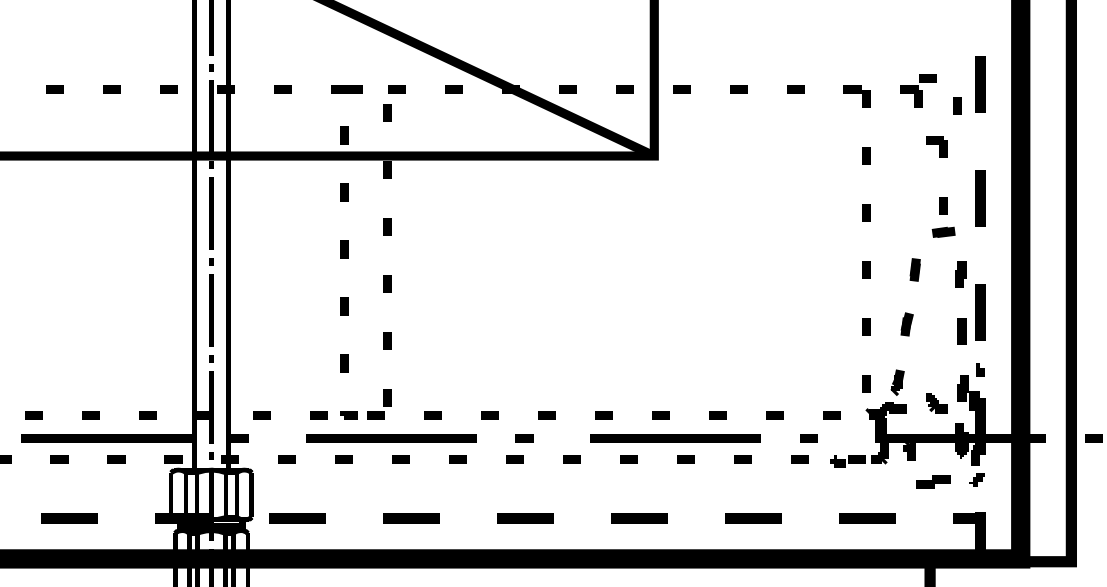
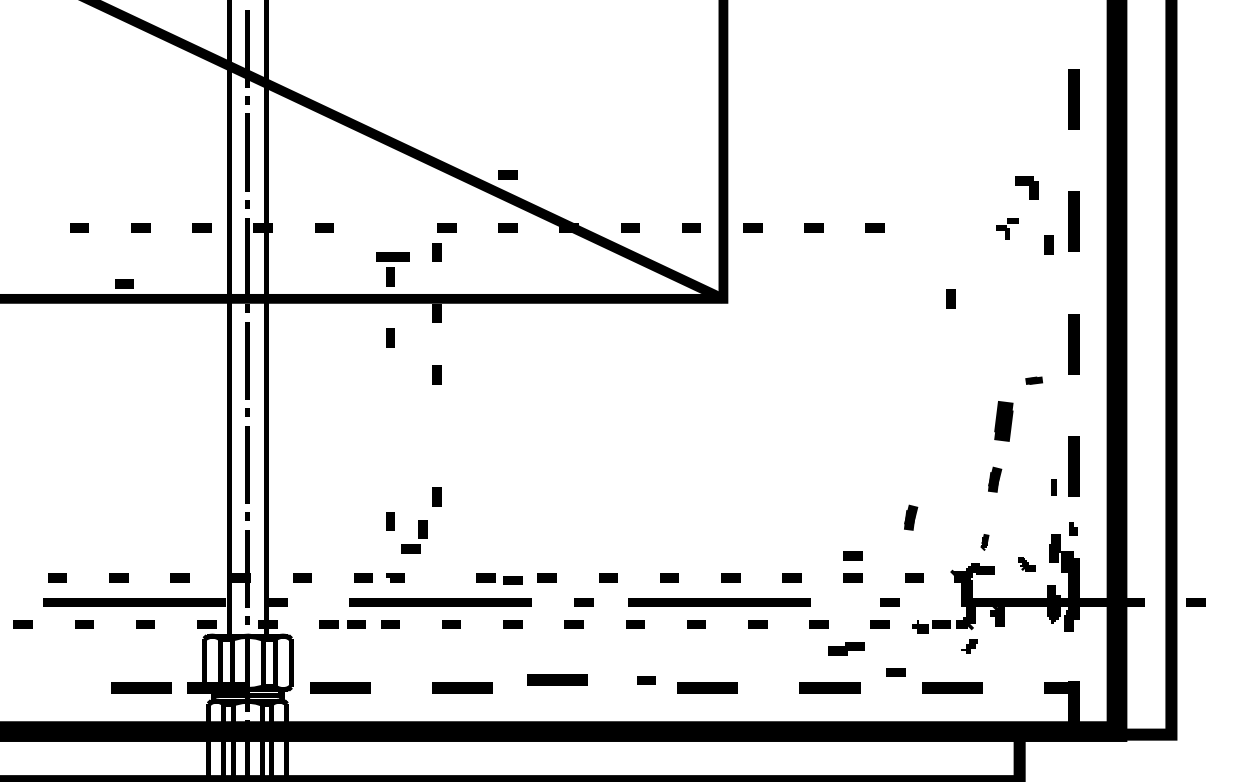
line: (453, 40) -> (507, 174), added
part: (346, 89) -> (392, 256), moved
part: (918, 90) -> (1007, 228), size x0.6
part: (857, 96) -> (941, 234), removed
line: (96, 141) -> (124, 283), added
part: (936, 146) -> (1026, 187), moved
line: (942, 205) -> (1033, 352), removed
line: (865, 212) -> (950, 359), removed
part: (942, 232) -> (1033, 380), size x0.7
line: (344, 248) -> (390, 398), removed
line: (865, 269) -> (950, 420), removed
part: (915, 269) -> (1003, 420), size x1.6
part: (960, 273) -> (1052, 425), removed
line: (387, 283) -> (436, 435), removed
line: (344, 306) -> (390, 460), removed
line: (865, 326) -> (950, 482), removed
part: (961, 331) -> (1053, 487), size x0.6
part: (829, 359) -> (911, 517), added
part: (897, 382) -> (984, 542), size x0.6
line: (865, 383) -> (950, 543), removed
line: (774, 394) -> (852, 555), added
part: (936, 402) -> (1026, 563), size x0.7
part: (379, 404) -> (414, 536), moved
line: (457, 418) -> (512, 580), added
line: (675, 438) -> (719, 602), moved
line: (312, 459) -> (356, 624), added
part: (976, 479) -> (969, 646), moved
part: (933, 481) -> (846, 648), moved
line: (814, 503) -> (895, 672), added
line: (582, 511) -> (646, 680), added
line: (69, 517) -> (141, 687), moved
line: (525, 517) -> (557, 679), moved

